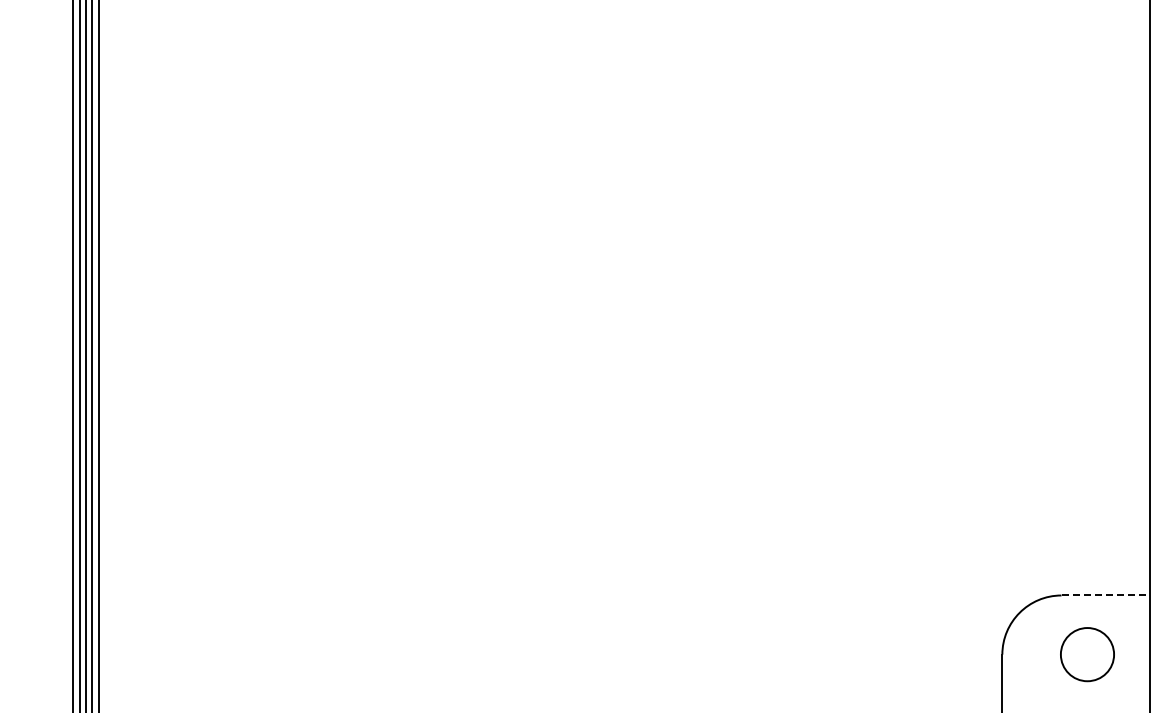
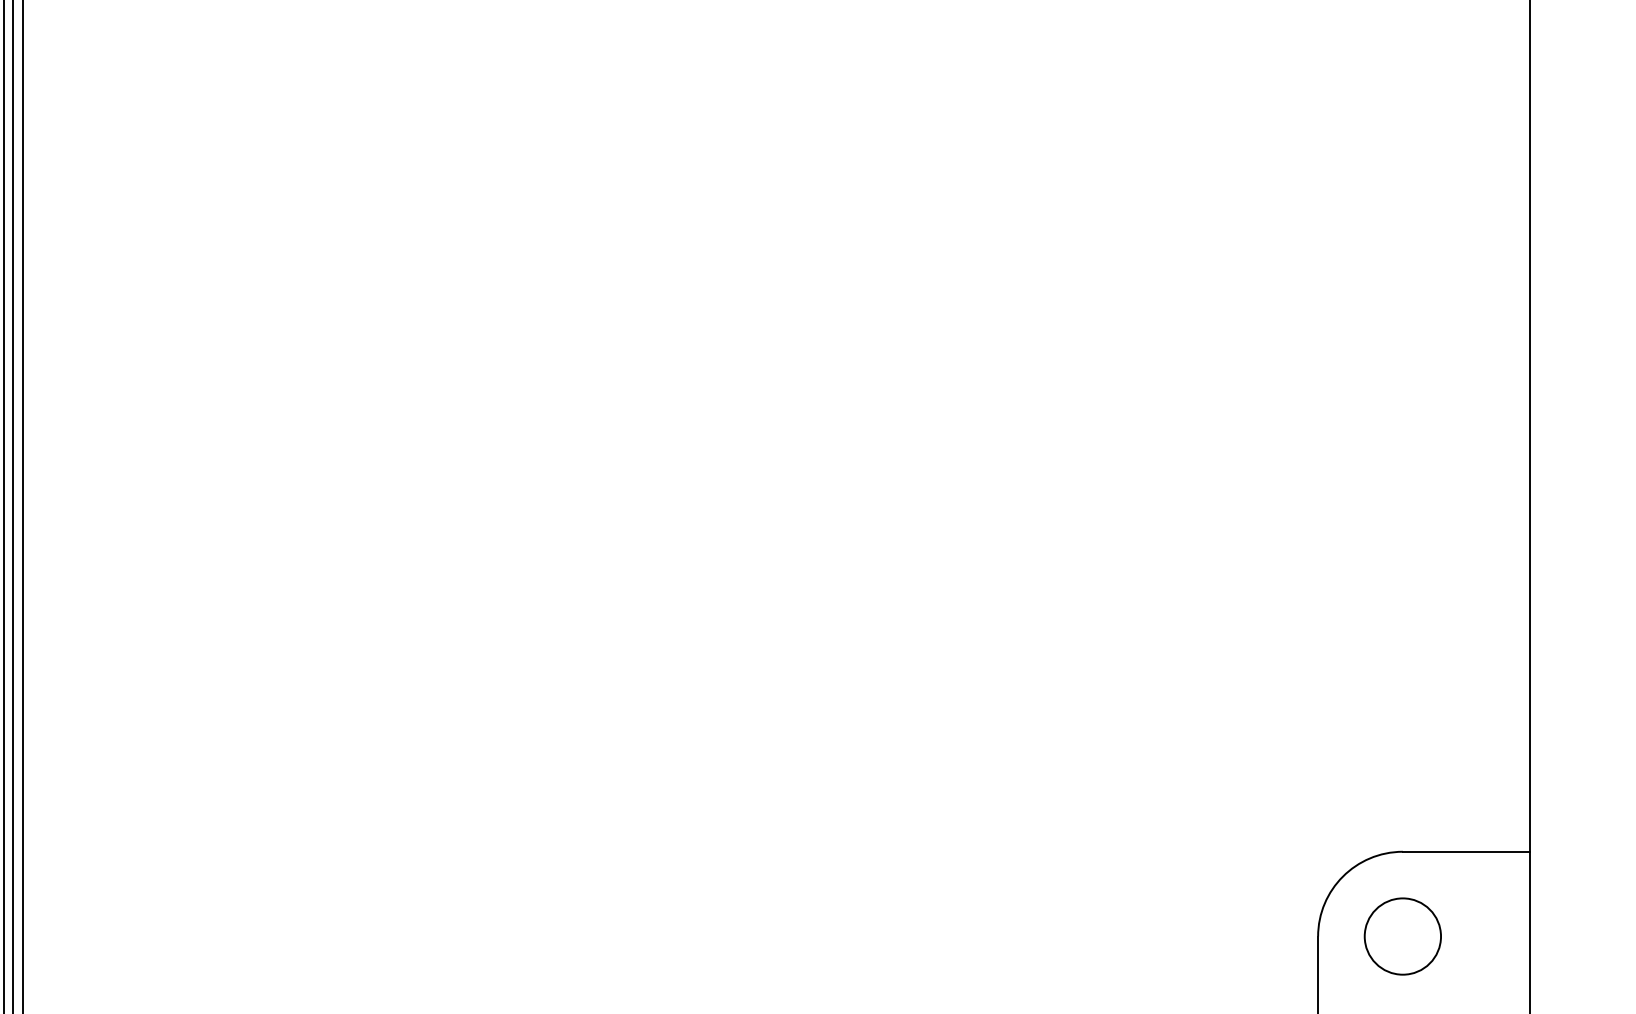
line: (1106, 595) -> (1467, 851), dashed -> solid
circle: (1087, 654) -> (1402, 936), moved

